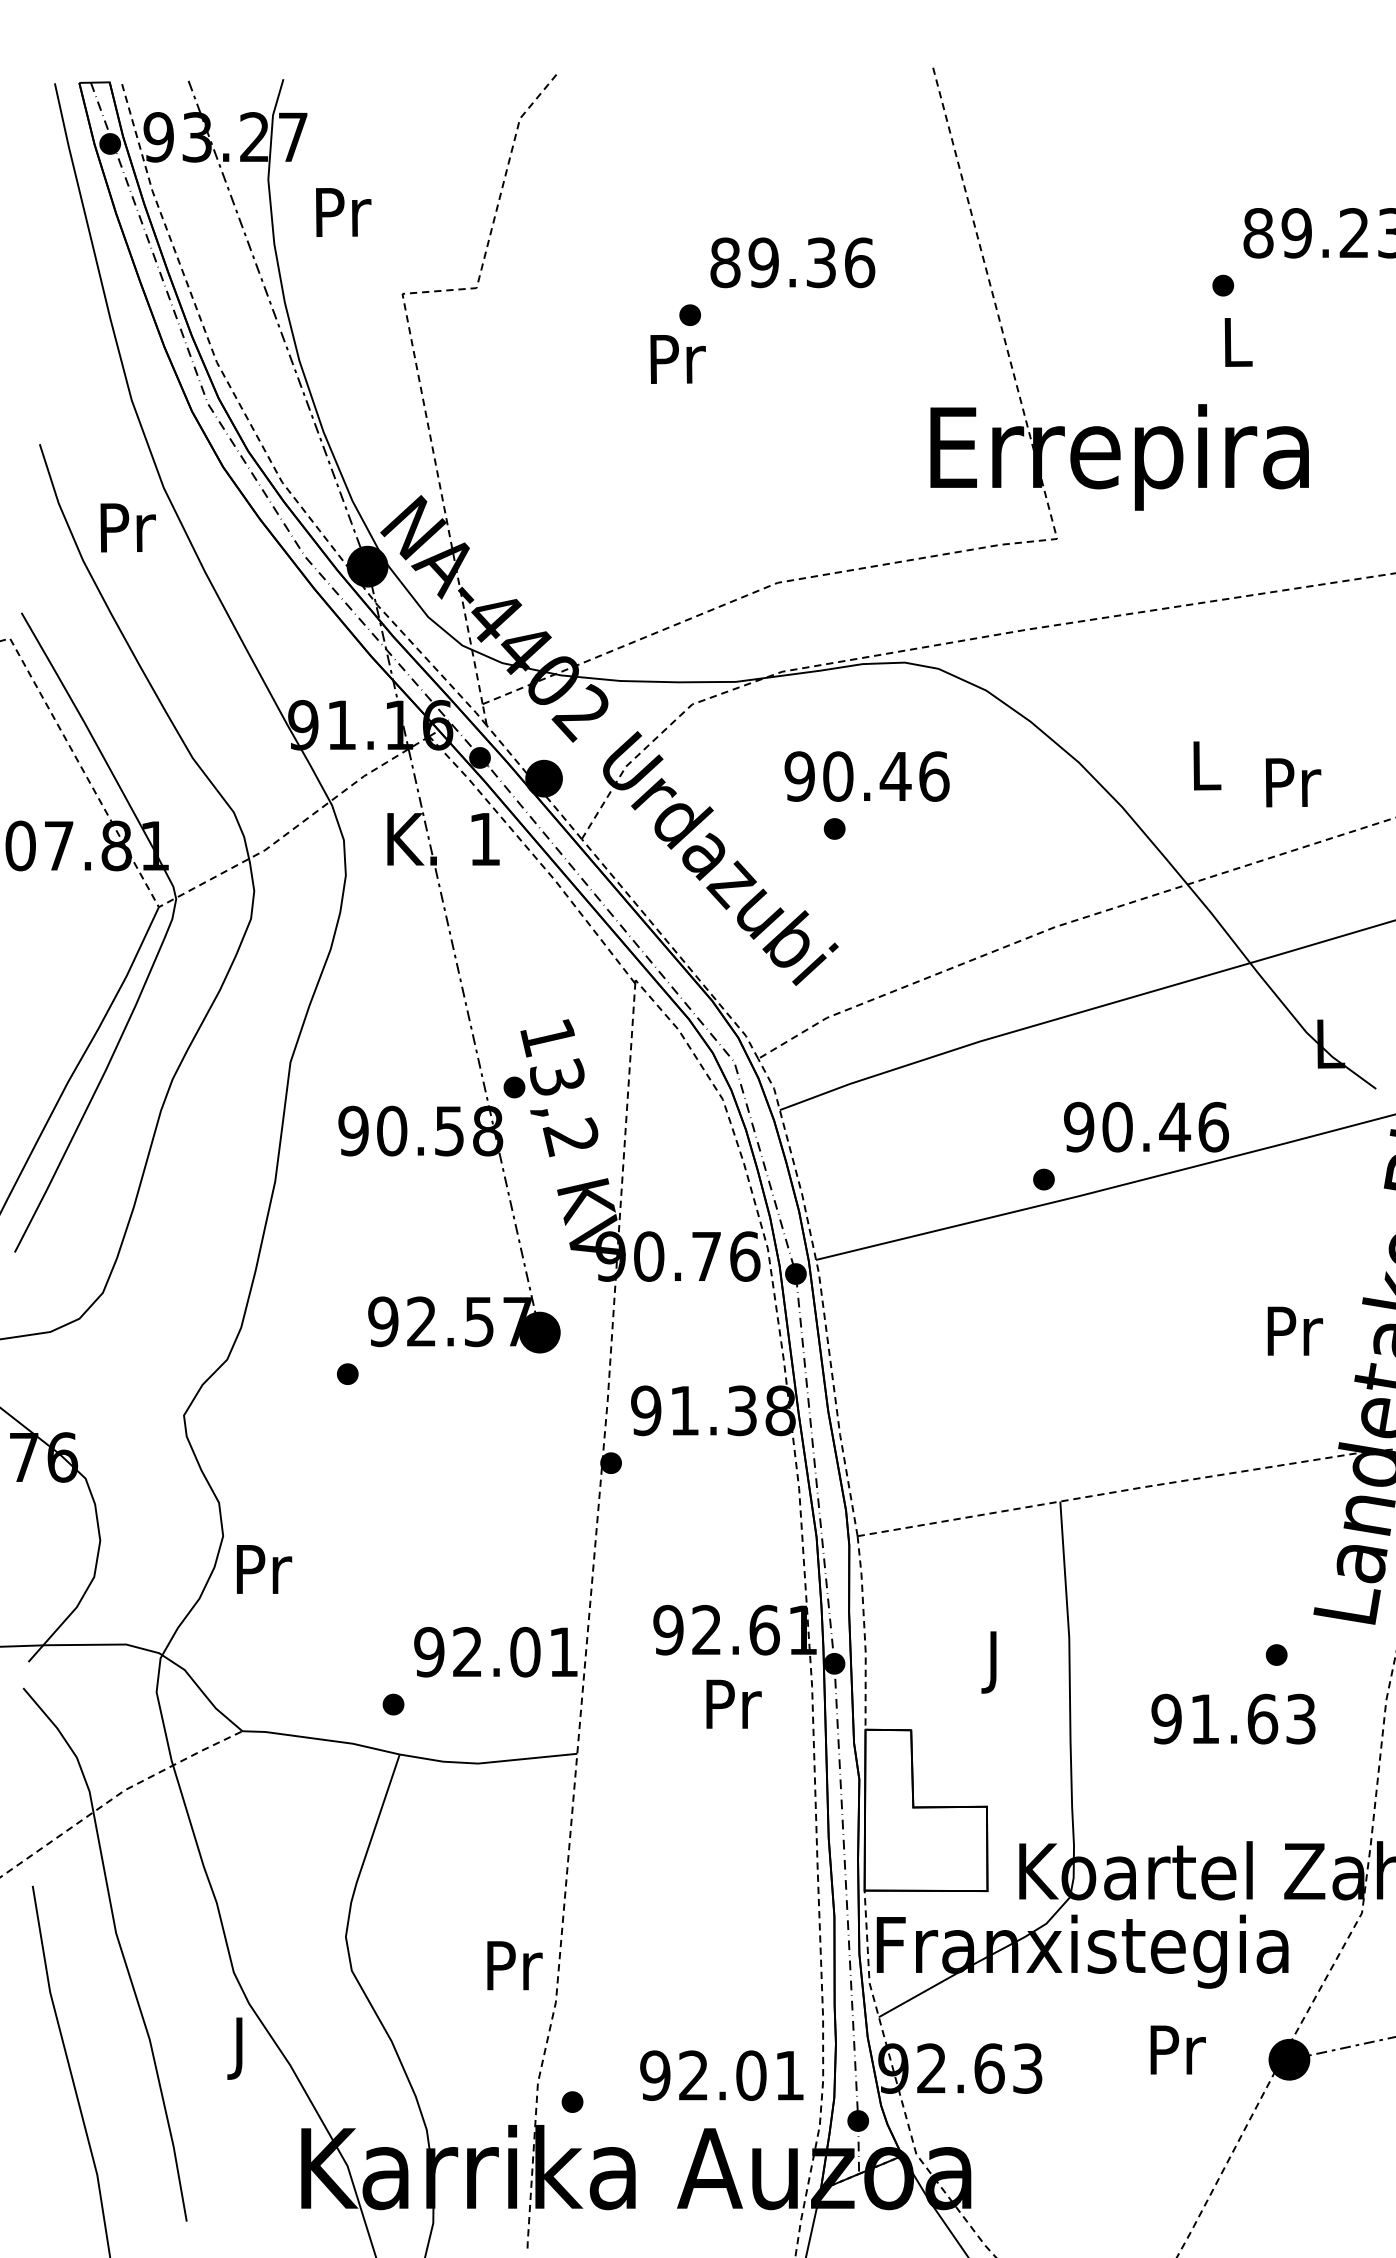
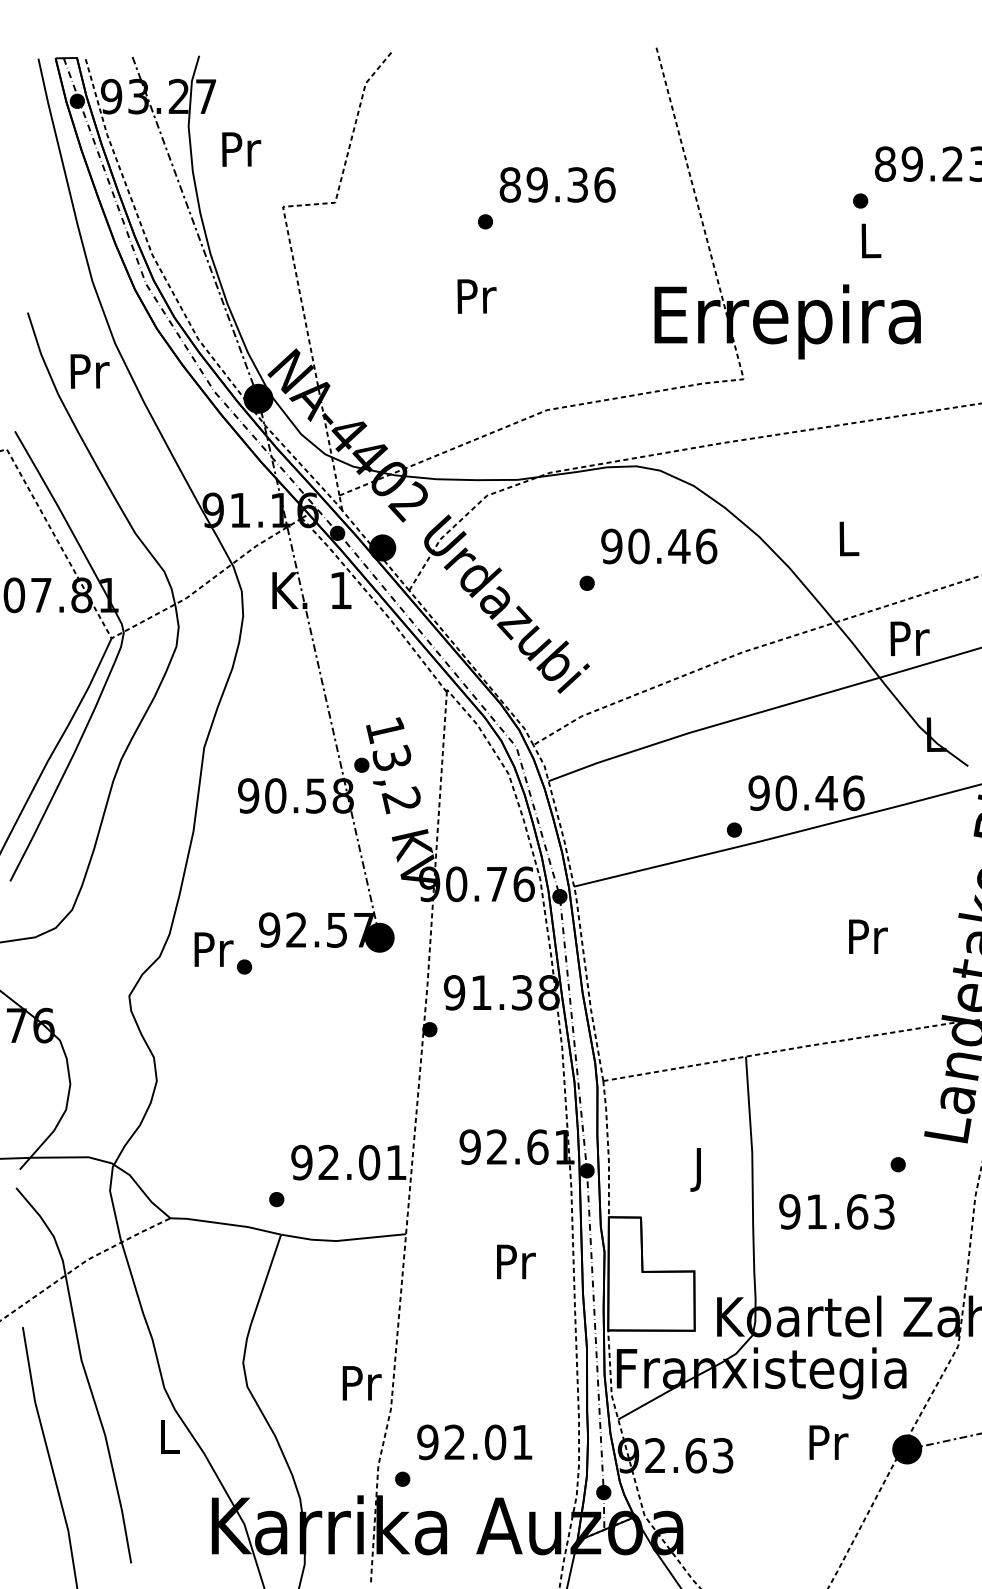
text: (677, 359) -> (476, 296), moved
text: (866, 776) -> (658, 546), moved
text: (1293, 782) -> (910, 638), moved
text: (1294, 1330) -> (867, 936), moved
text: (264, 1569) -> (214, 949), moved
text: (733, 1703) -> (515, 1261), moved
text: (1233, 1718) -> (836, 1211), moved
text: (241, 2048) -> (169, 1441), J -> L
text: (721, 2075) -> (474, 1442), moved

